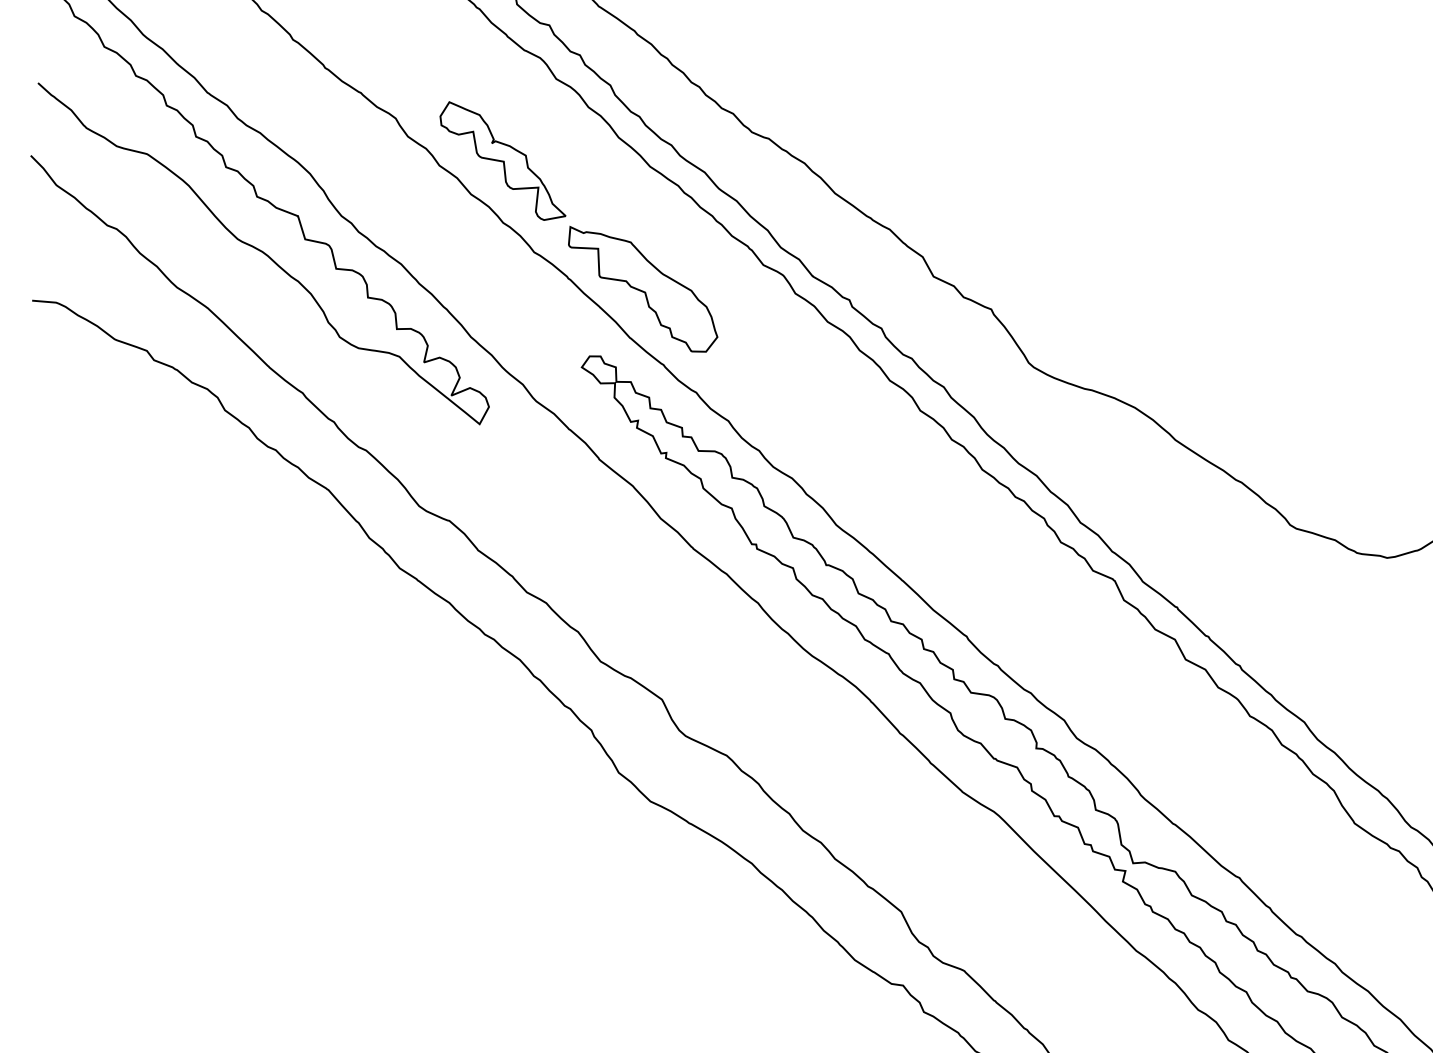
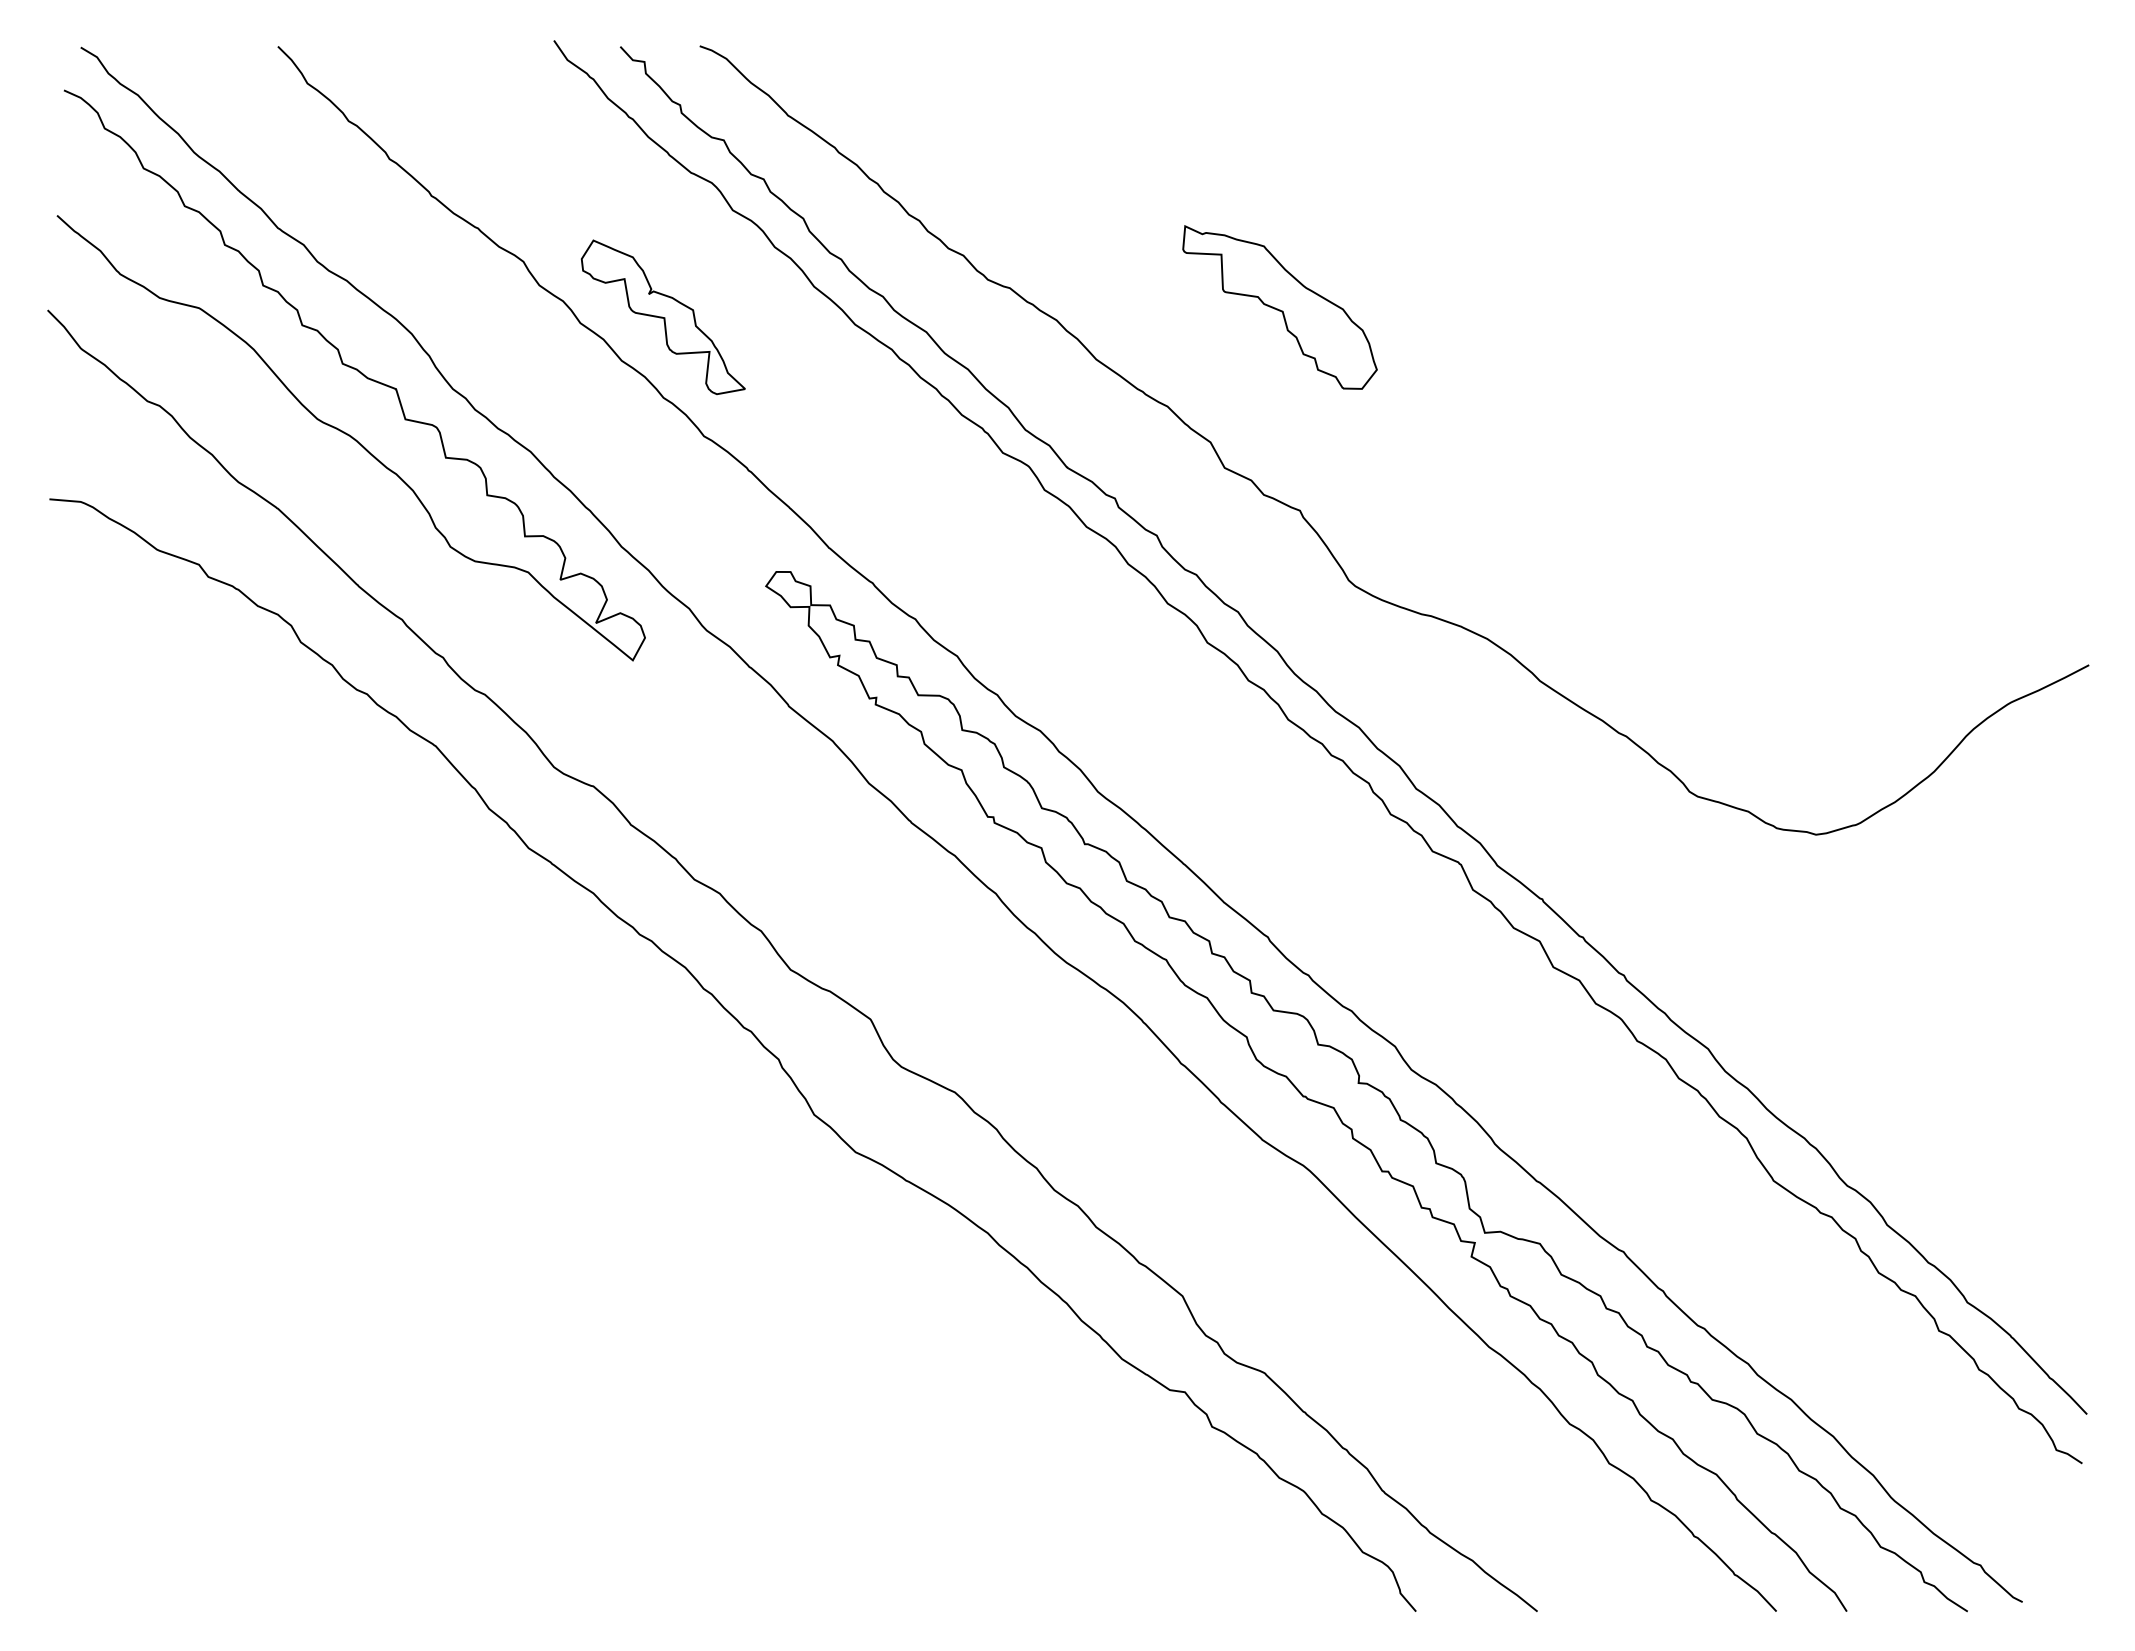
part: (642, 289) -> (1279, 307), moved

